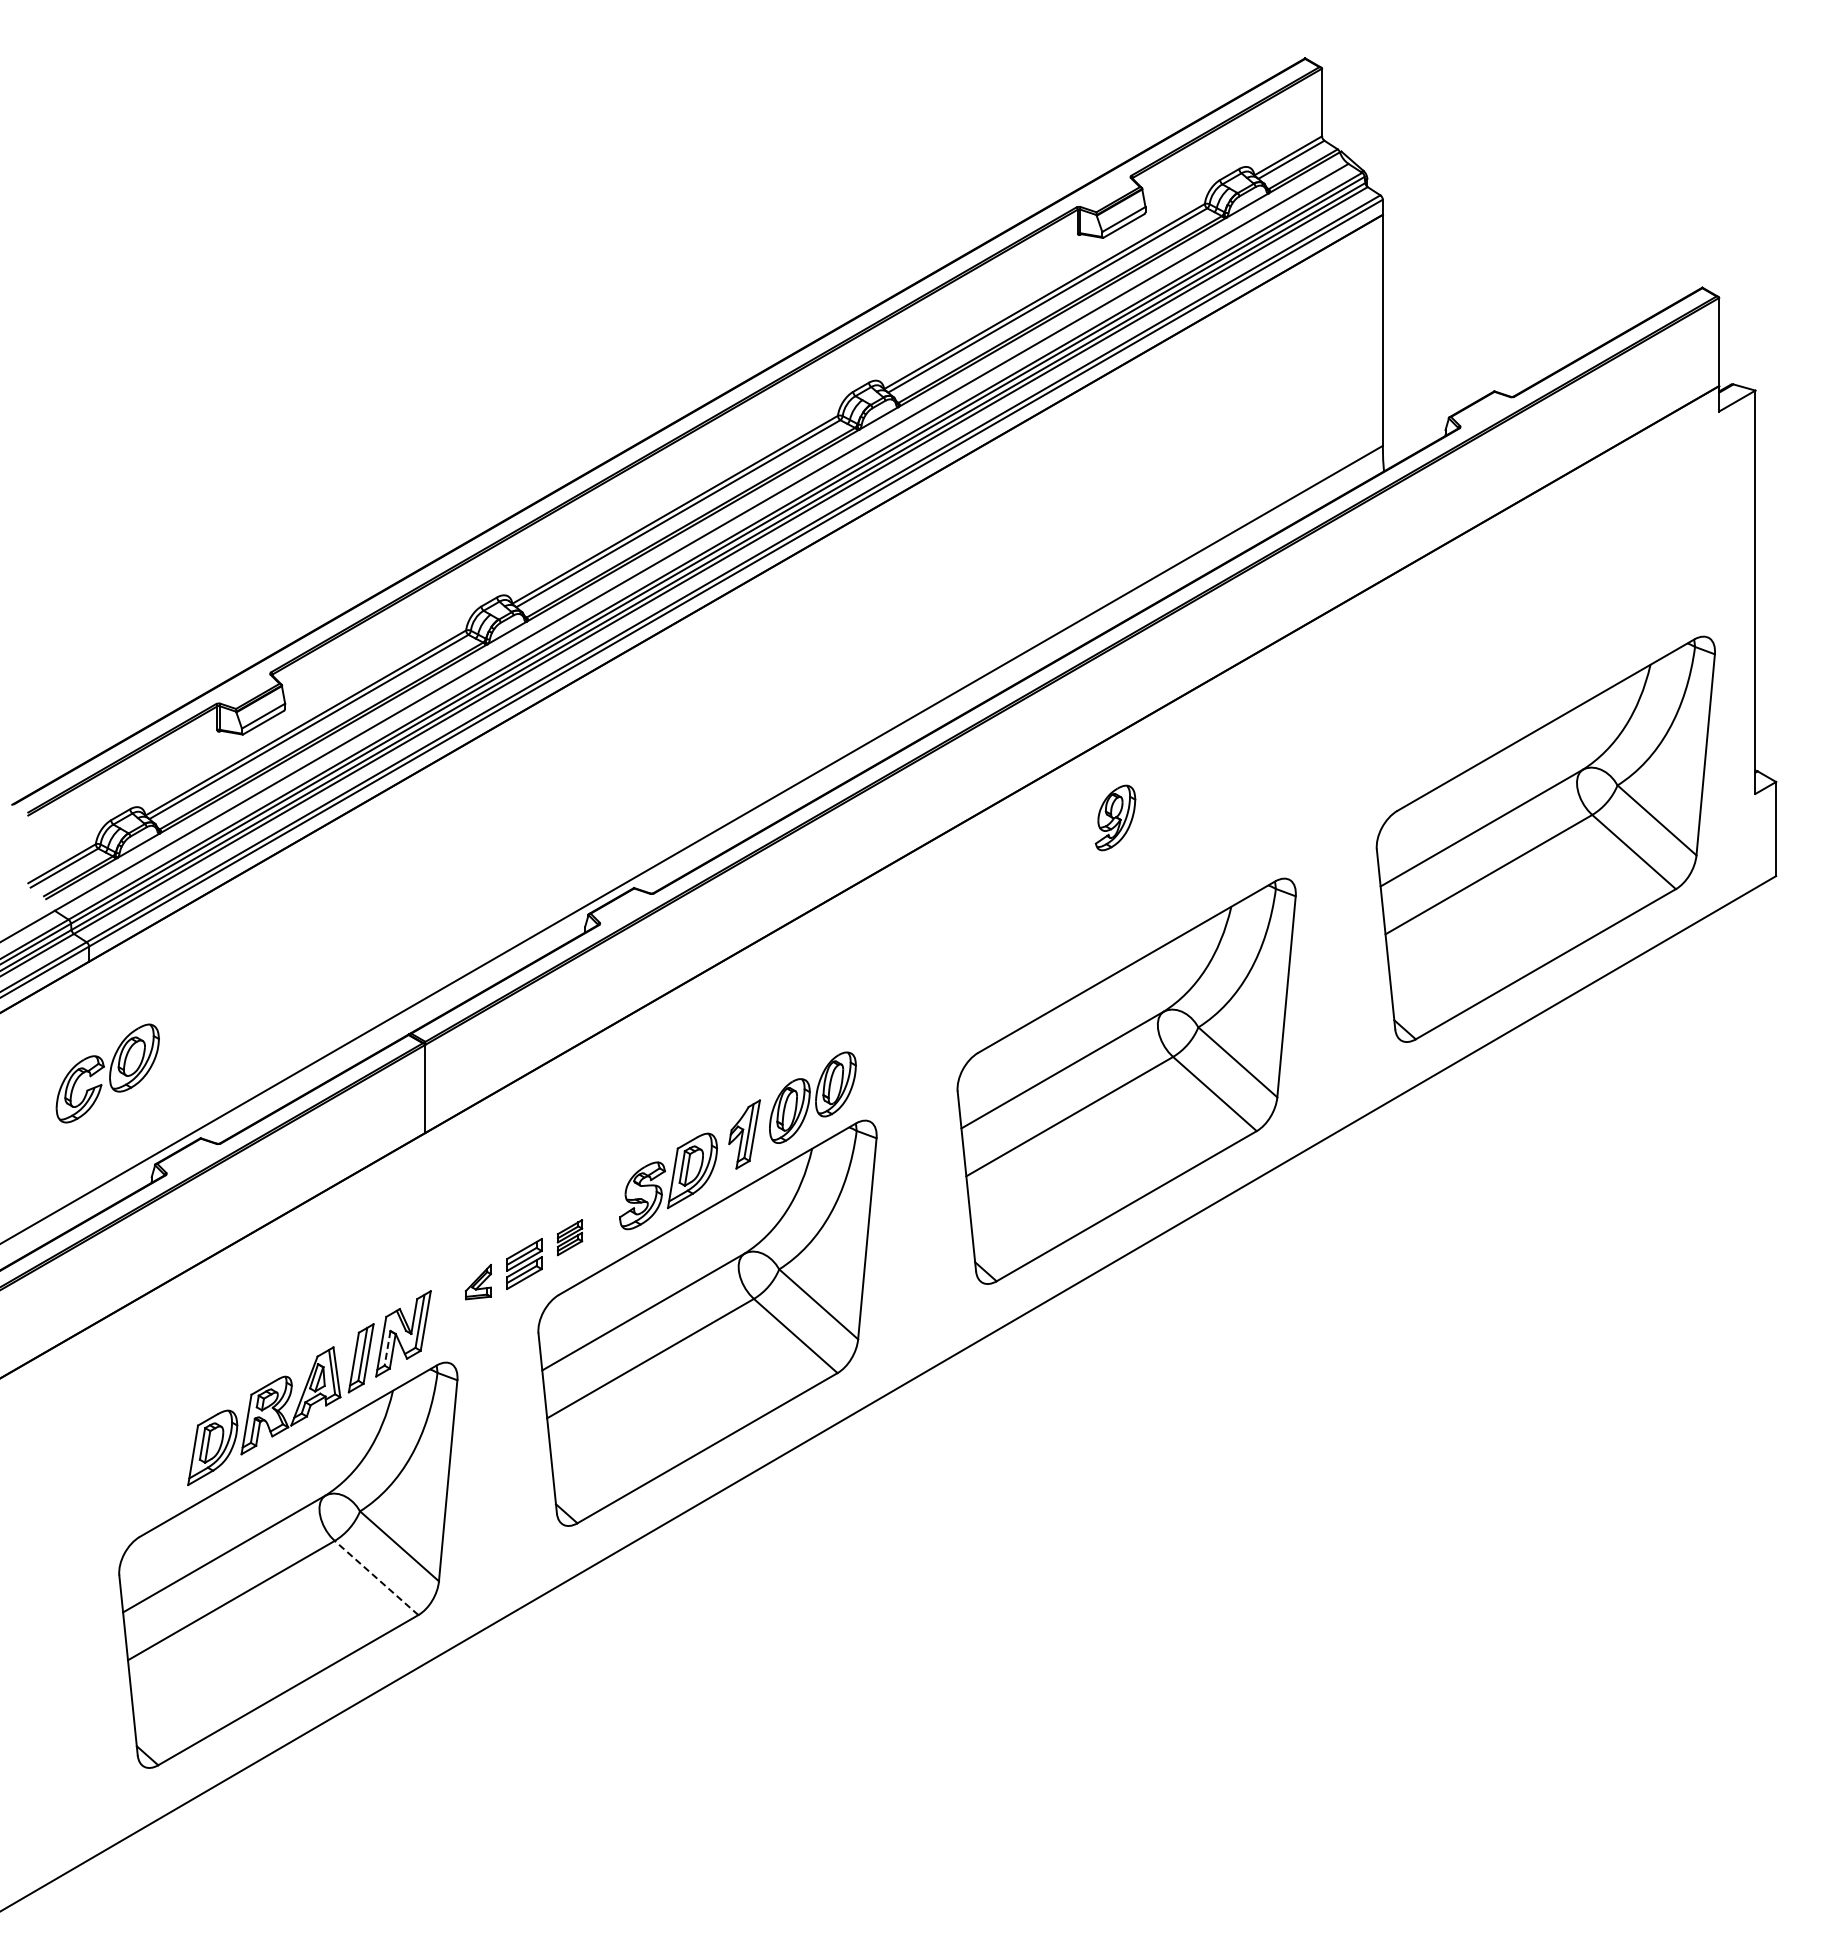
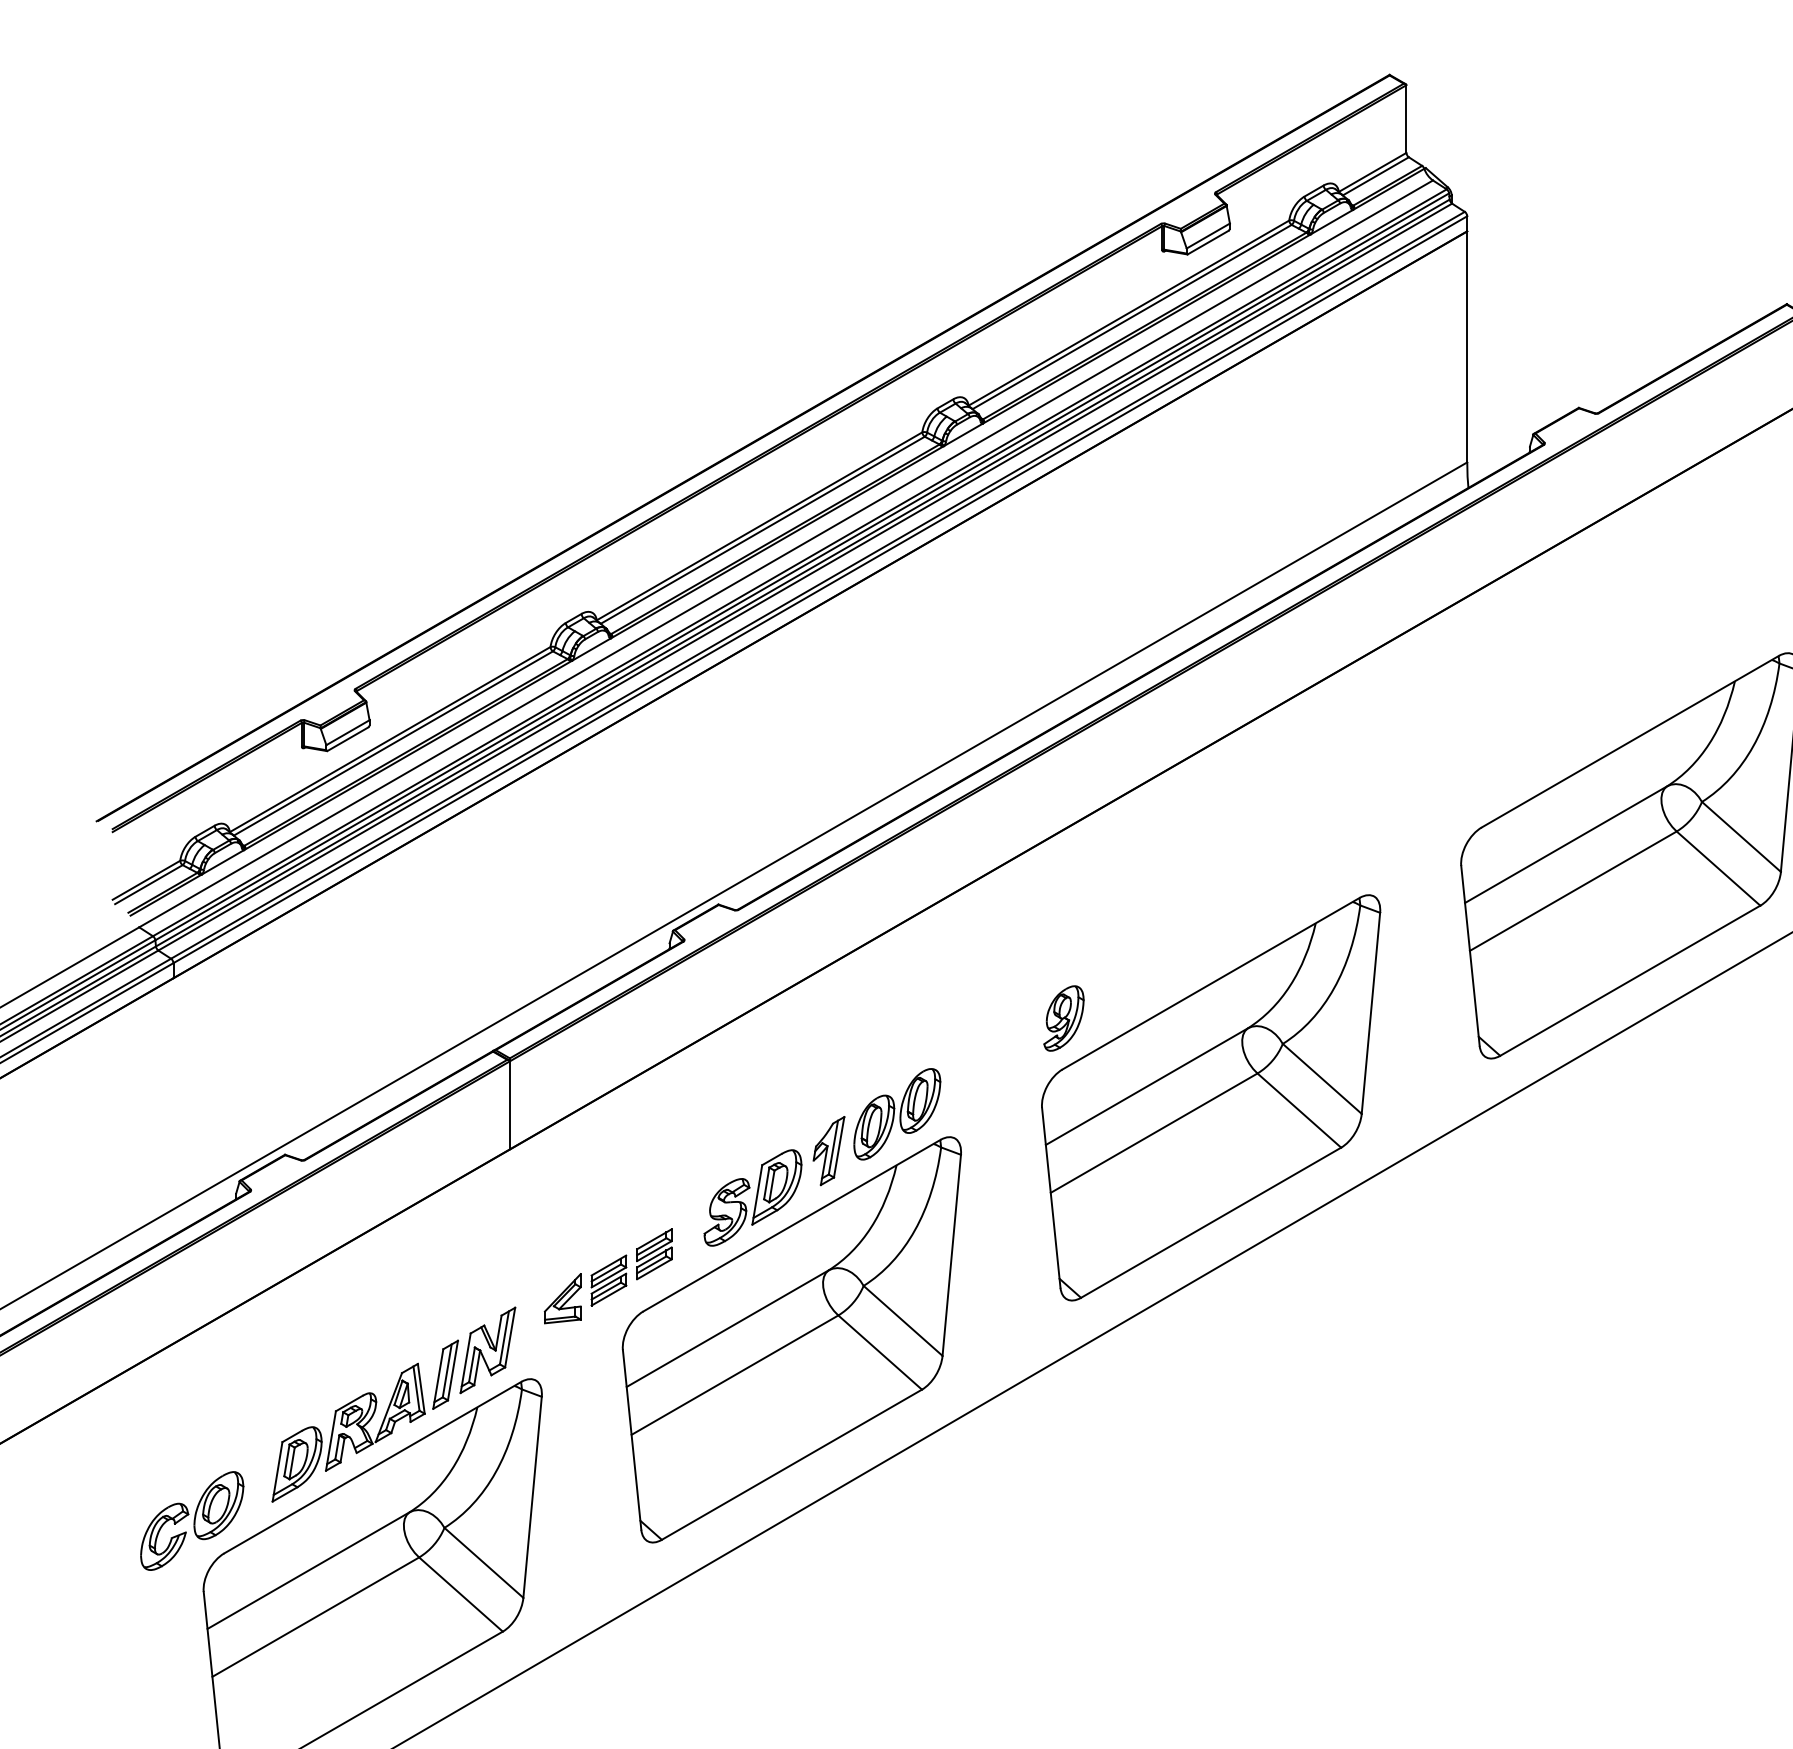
part: (1115, 817) -> (1063, 1018), moved
part: (107, 1073) -> (191, 1521), moved
part: (569, 1237) -> (653, 1254), size x1.43
part: (478, 1281) -> (562, 1298), size x1.43
line: (387, 1348) -> (471, 1365), dashed -> solid
line: (376, 1578) -> (460, 1595), dashed -> solid

